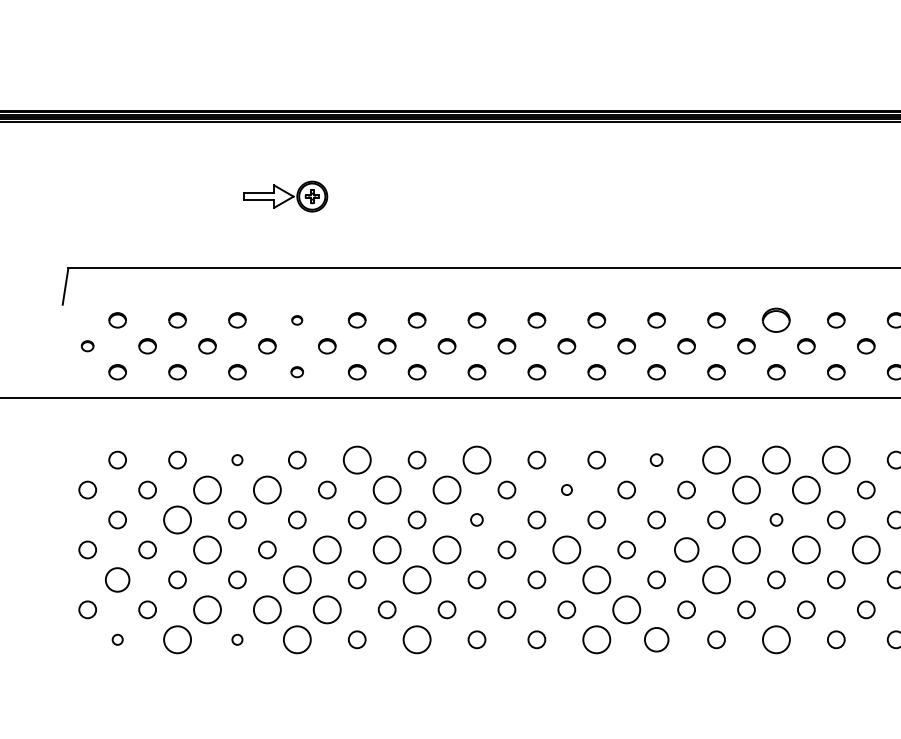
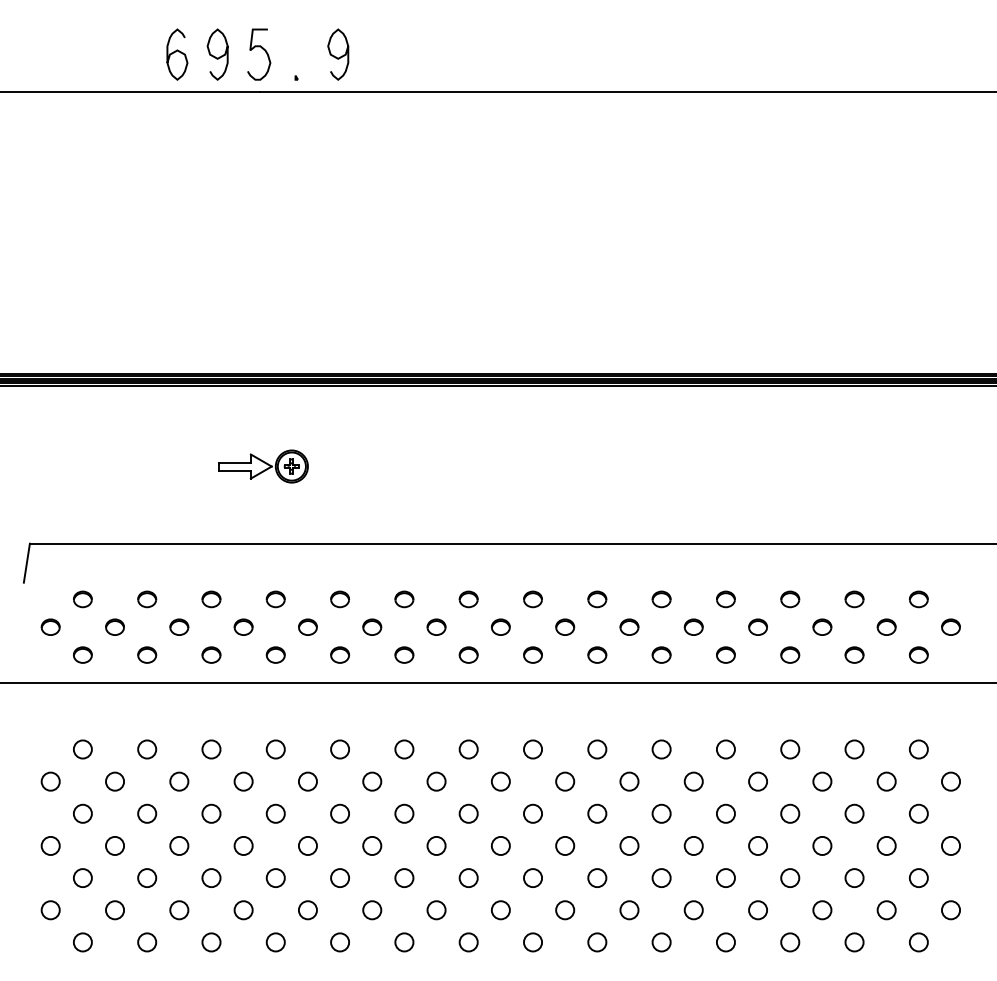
part: (297, 320) -> (275, 599), size x1.67
part: (776, 320) -> (790, 599), size x0.62
part: (87, 345) -> (50, 626), size x1.43
part: (297, 371) -> (275, 654), size x1.43
circle: (237, 460) -> (211, 749), size x1.67
circle: (356, 460) -> (339, 749), size x0.62
circle: (476, 460) -> (468, 749), size x0.62
circle: (656, 460) -> (661, 749), size x1.43
circle: (716, 460) -> (725, 749), size x0.62
circle: (776, 460) -> (790, 749), size x0.62
circle: (836, 460) -> (854, 749), size x0.62
circle: (207, 489) -> (179, 781), size x0.62
circle: (267, 489) -> (243, 781), size x0.62
circle: (387, 489) -> (372, 781), size x0.62
circle: (446, 489) -> (436, 781), size x0.62
circle: (567, 489) -> (565, 781), size x1.67
circle: (746, 489) -> (758, 781), size x0.62
circle: (806, 489) -> (822, 781), size x0.62
circle: (177, 519) -> (147, 813), size x0.62
circle: (476, 519) -> (468, 813), size x1.43
circle: (776, 519) -> (790, 813), size x1.43
circle: (207, 549) -> (179, 845), size x0.62
circle: (326, 549) -> (307, 845), size x0.62
circle: (387, 549) -> (372, 845), size x0.62
circle: (446, 549) -> (436, 845), size x0.62
circle: (567, 549) -> (565, 845), size x0.62
circle: (686, 549) -> (693, 845), size x0.71
circle: (746, 549) -> (758, 845), size x0.62
circle: (806, 549) -> (822, 845), size x0.62
circle: (866, 549) -> (886, 845), size x0.62
circle: (117, 579) -> (82, 877), size x0.71
circle: (297, 580) -> (275, 878), size x0.62
circle: (417, 580) -> (404, 878), size x0.62
circle: (596, 580) -> (597, 878), size x0.62
circle: (716, 580) -> (725, 878), size x0.62
circle: (207, 610) -> (179, 910), size x0.62
circle: (267, 610) -> (243, 910), size x0.62
circle: (326, 610) -> (307, 910), size x0.62
circle: (626, 610) -> (629, 910), size x0.62
circle: (117, 639) -> (82, 942), size x1.67
circle: (177, 639) -> (147, 942), size x0.62
circle: (237, 639) -> (211, 942), size x1.67
circle: (297, 639) -> (275, 942), size x0.62
circle: (417, 639) -> (404, 942), size x0.62
circle: (596, 639) -> (597, 942), size x0.62
circle: (656, 639) -> (661, 942), size x0.71
circle: (776, 639) -> (790, 942), size x0.62

